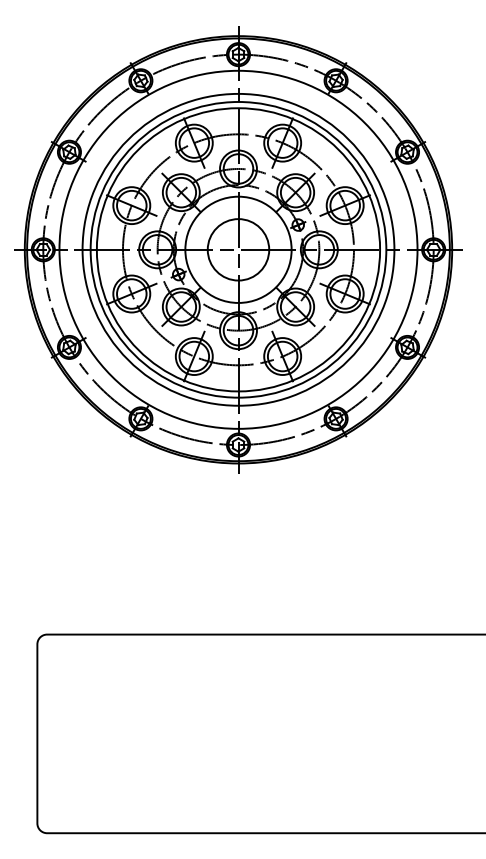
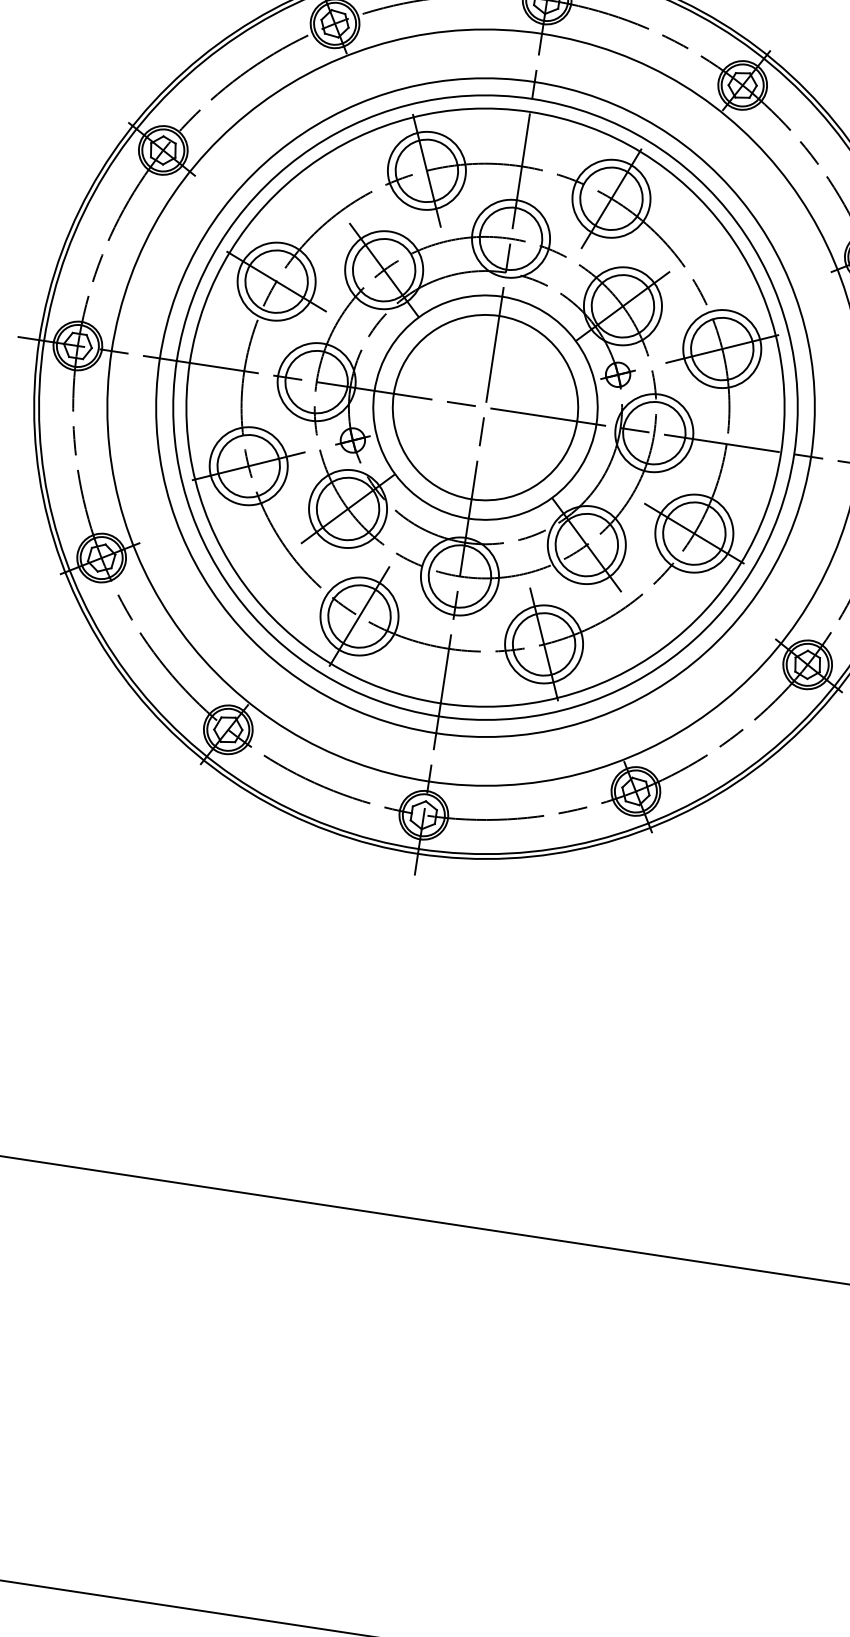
circle: (238, 249) -> (485, 406), size x1.43

